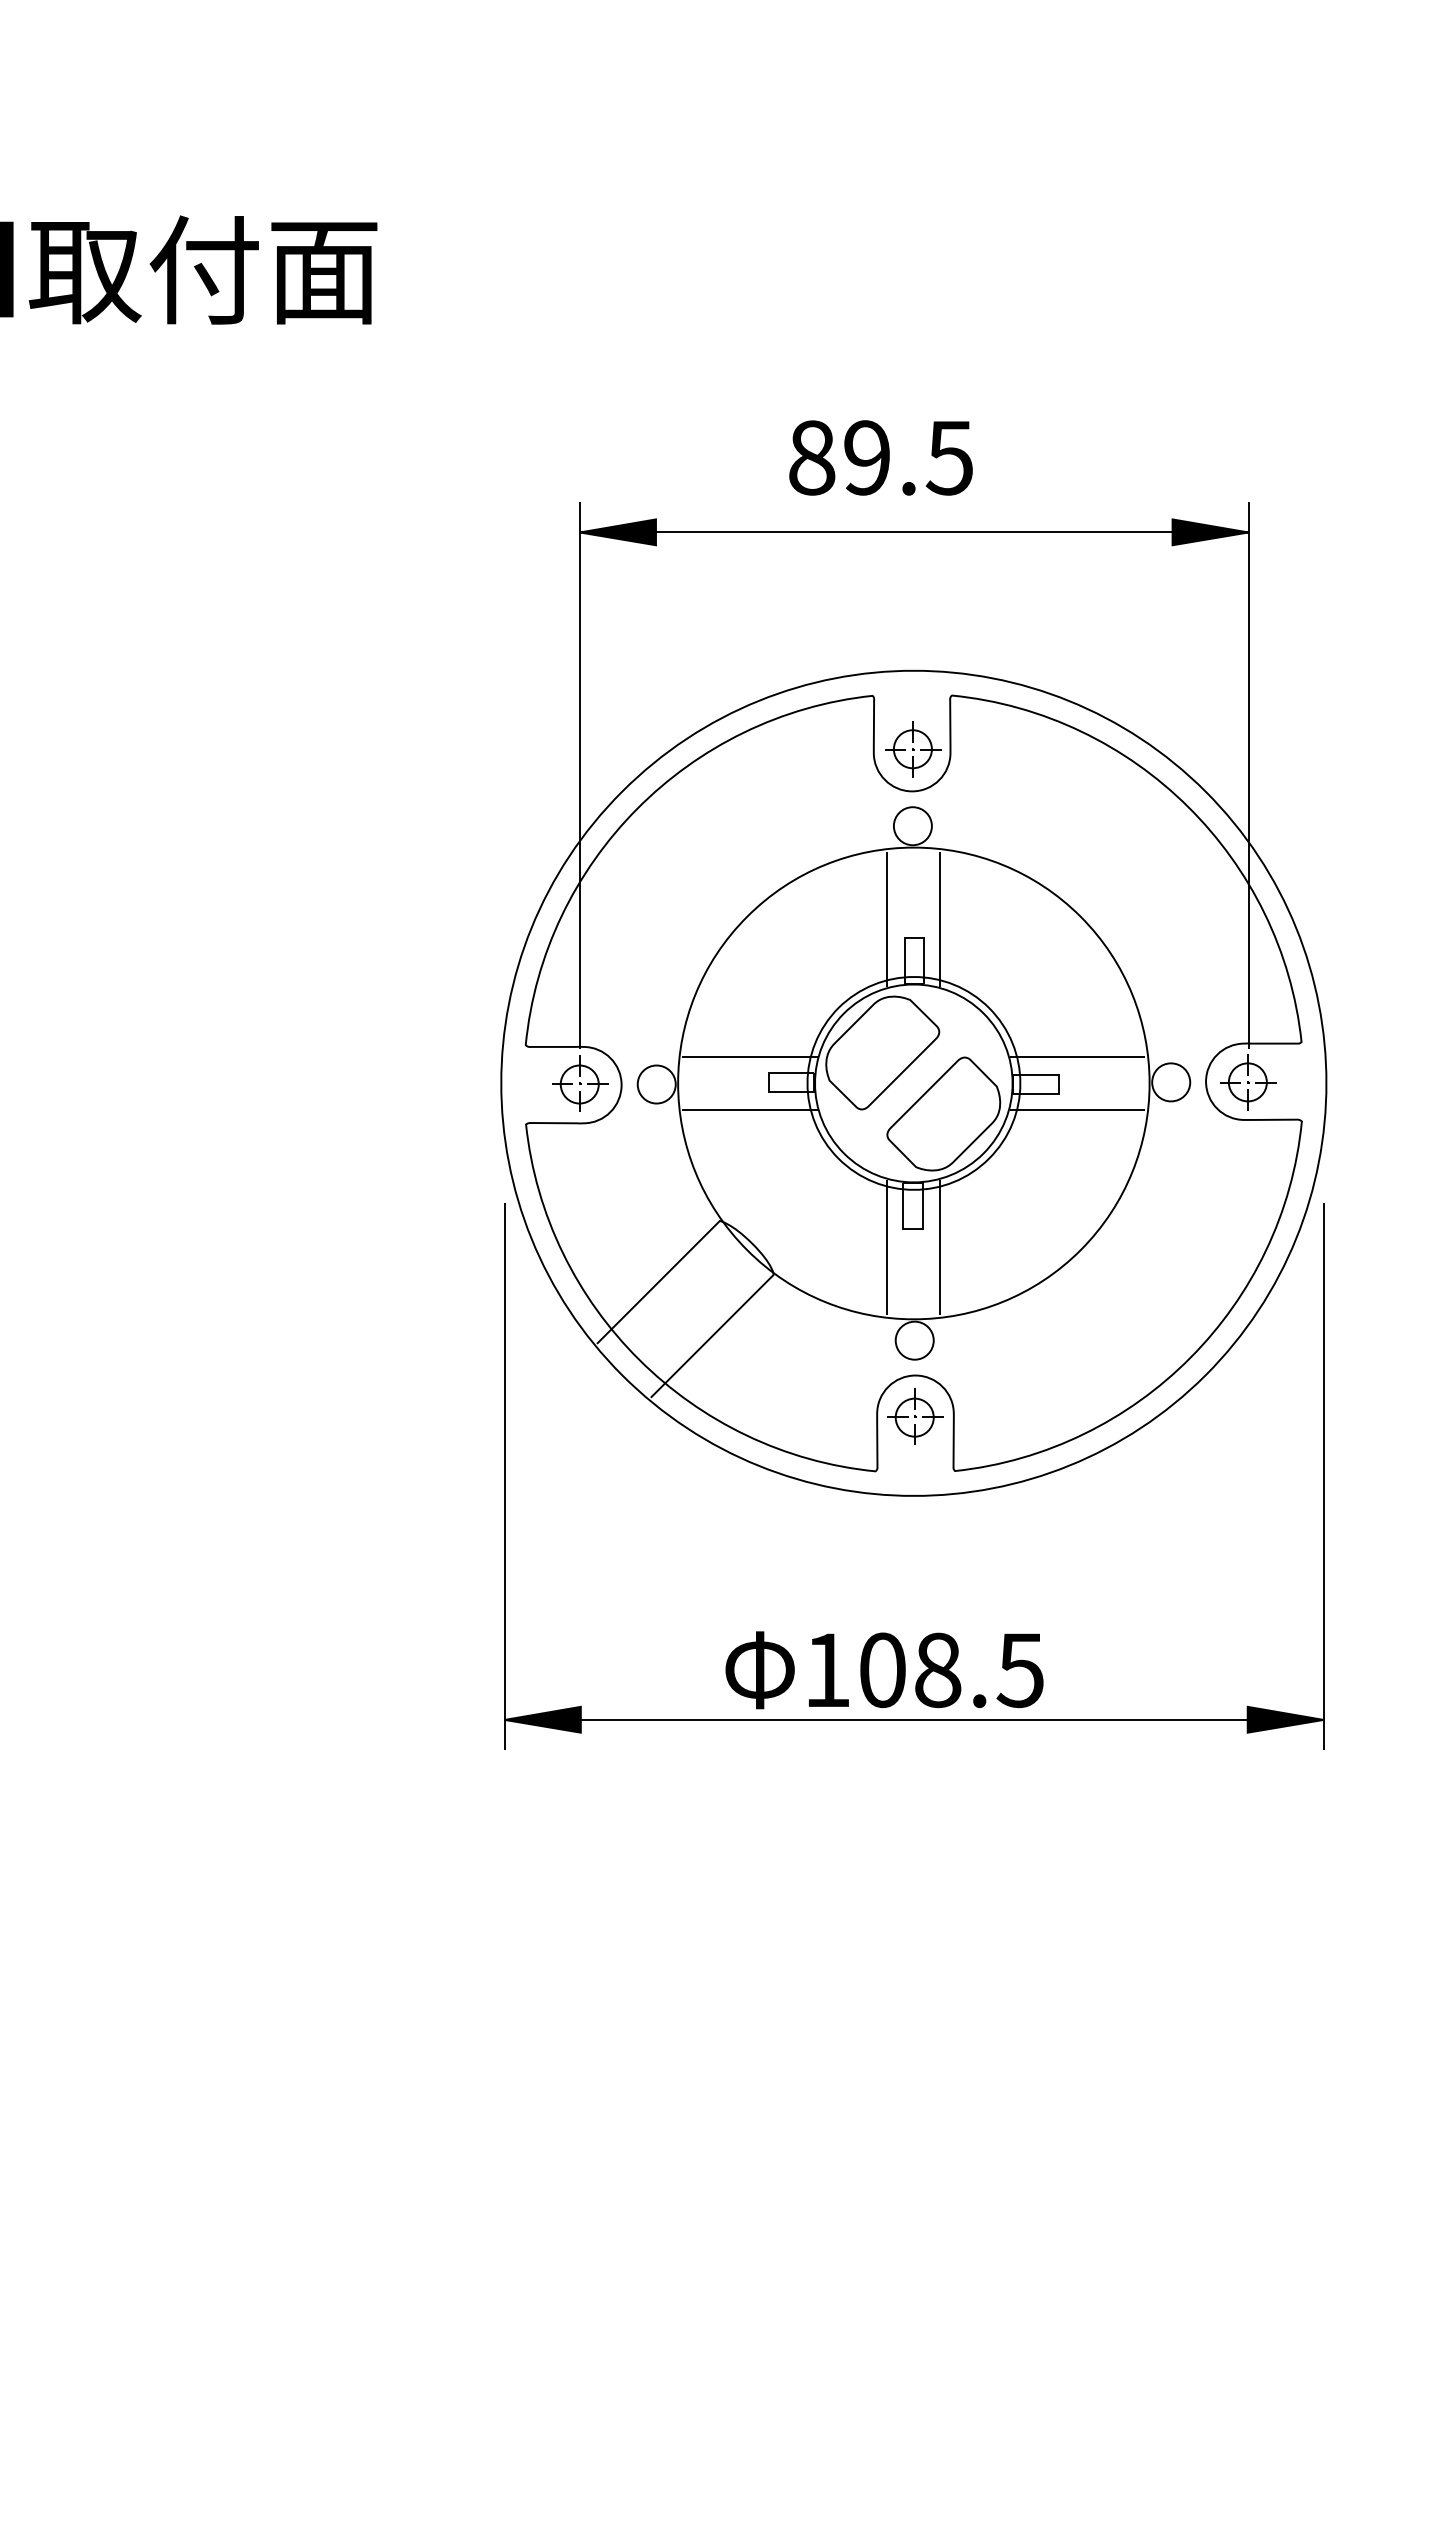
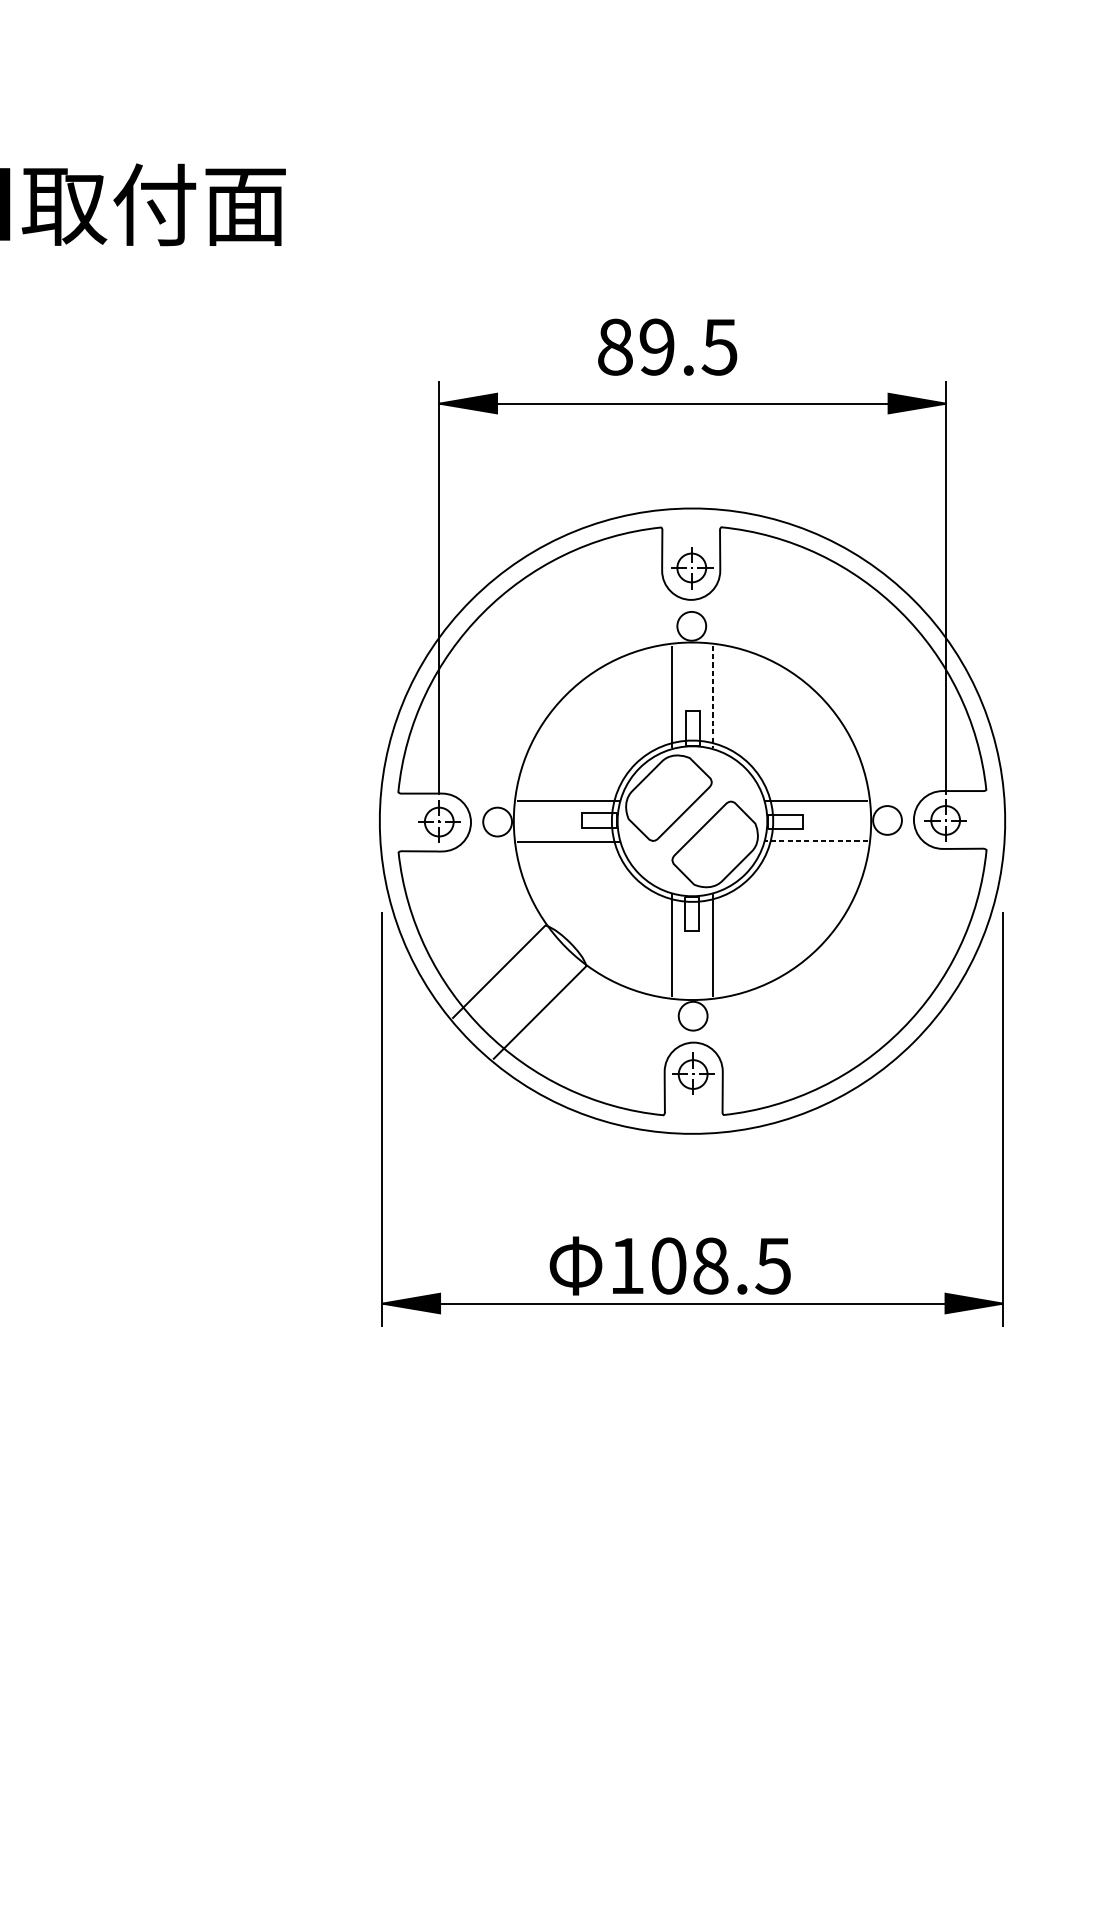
line: (940, 919) -> (712, 697), solid -> dashed
line: (1077, 1109) -> (816, 841), solid -> dashed

